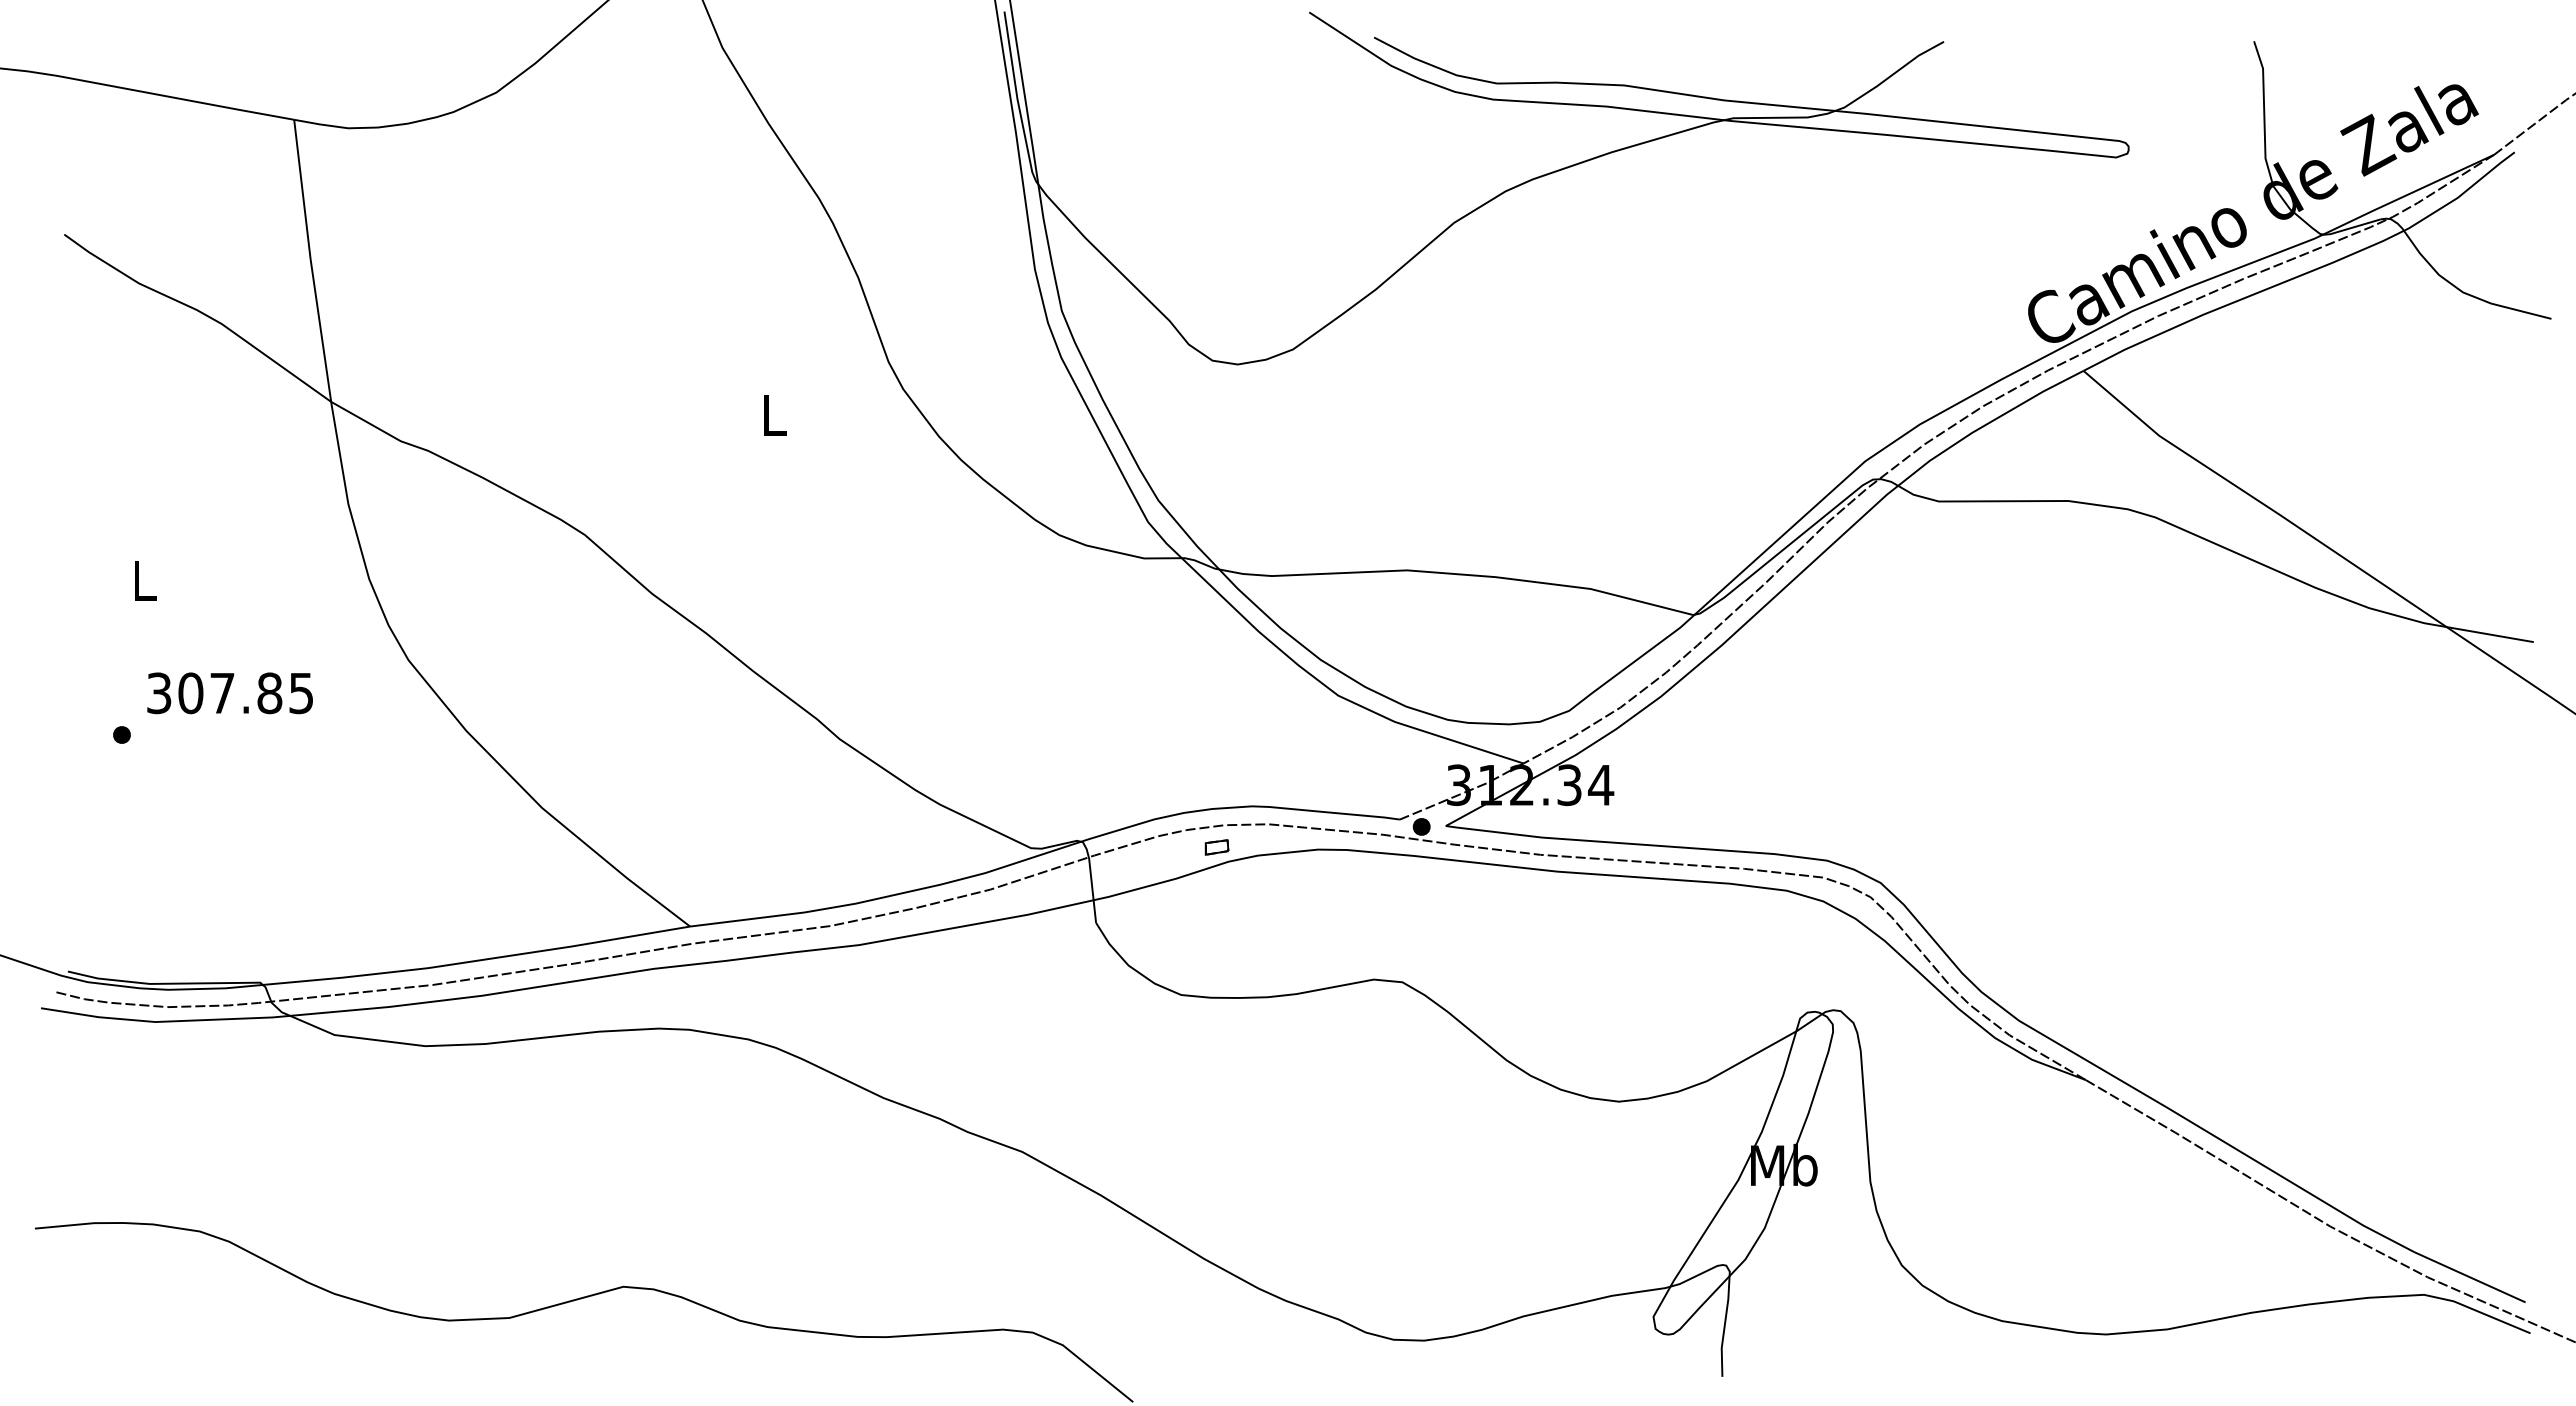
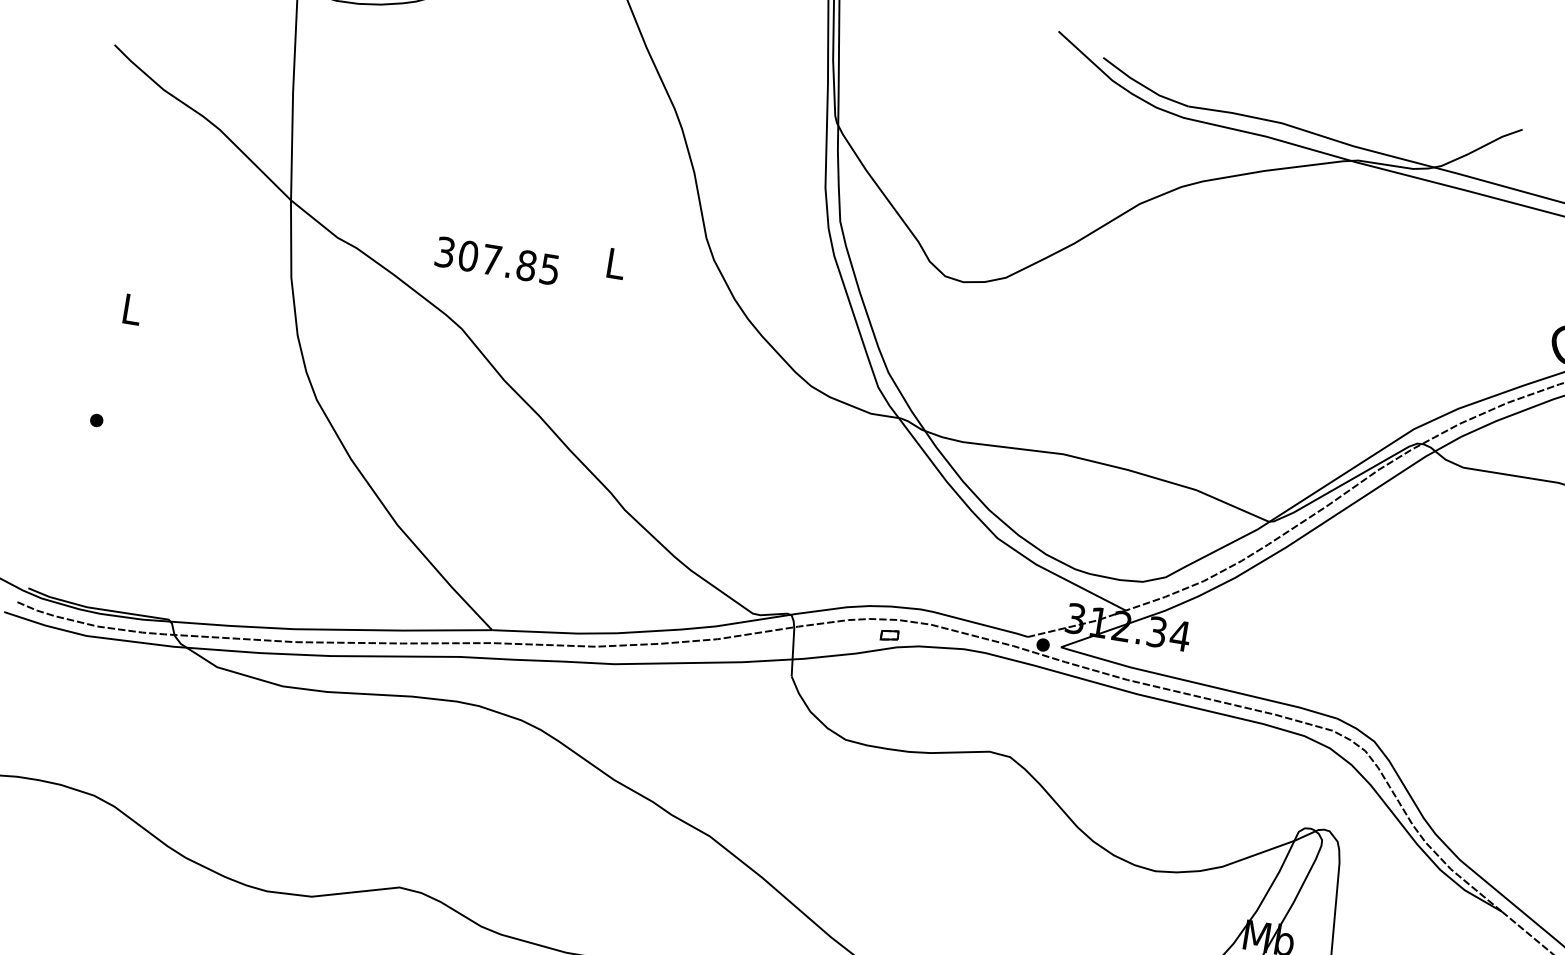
text: (229, 693) -> (496, 261), moved

